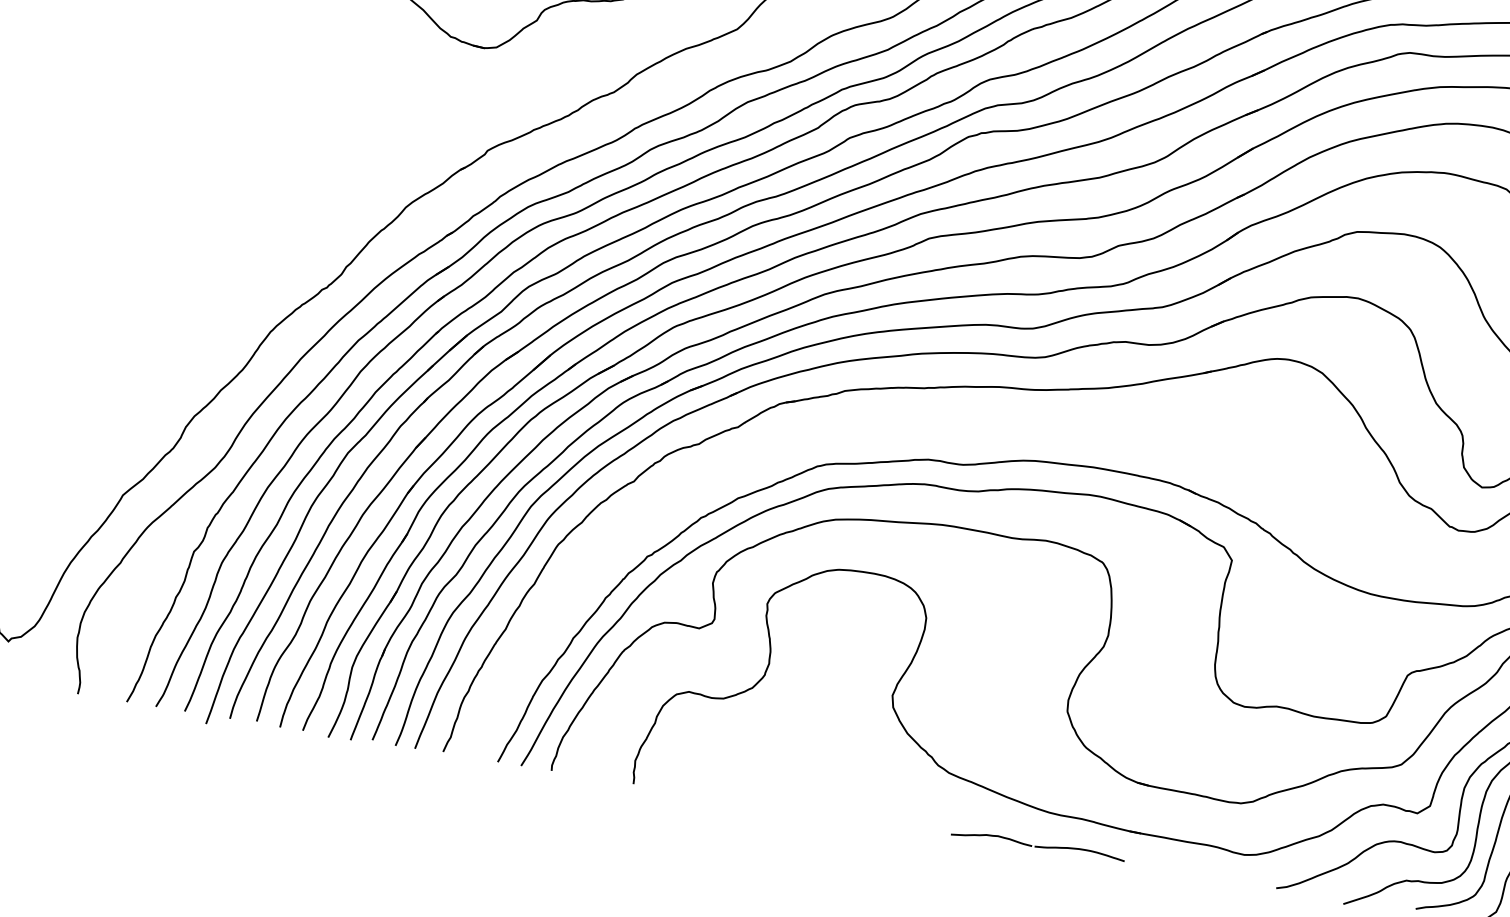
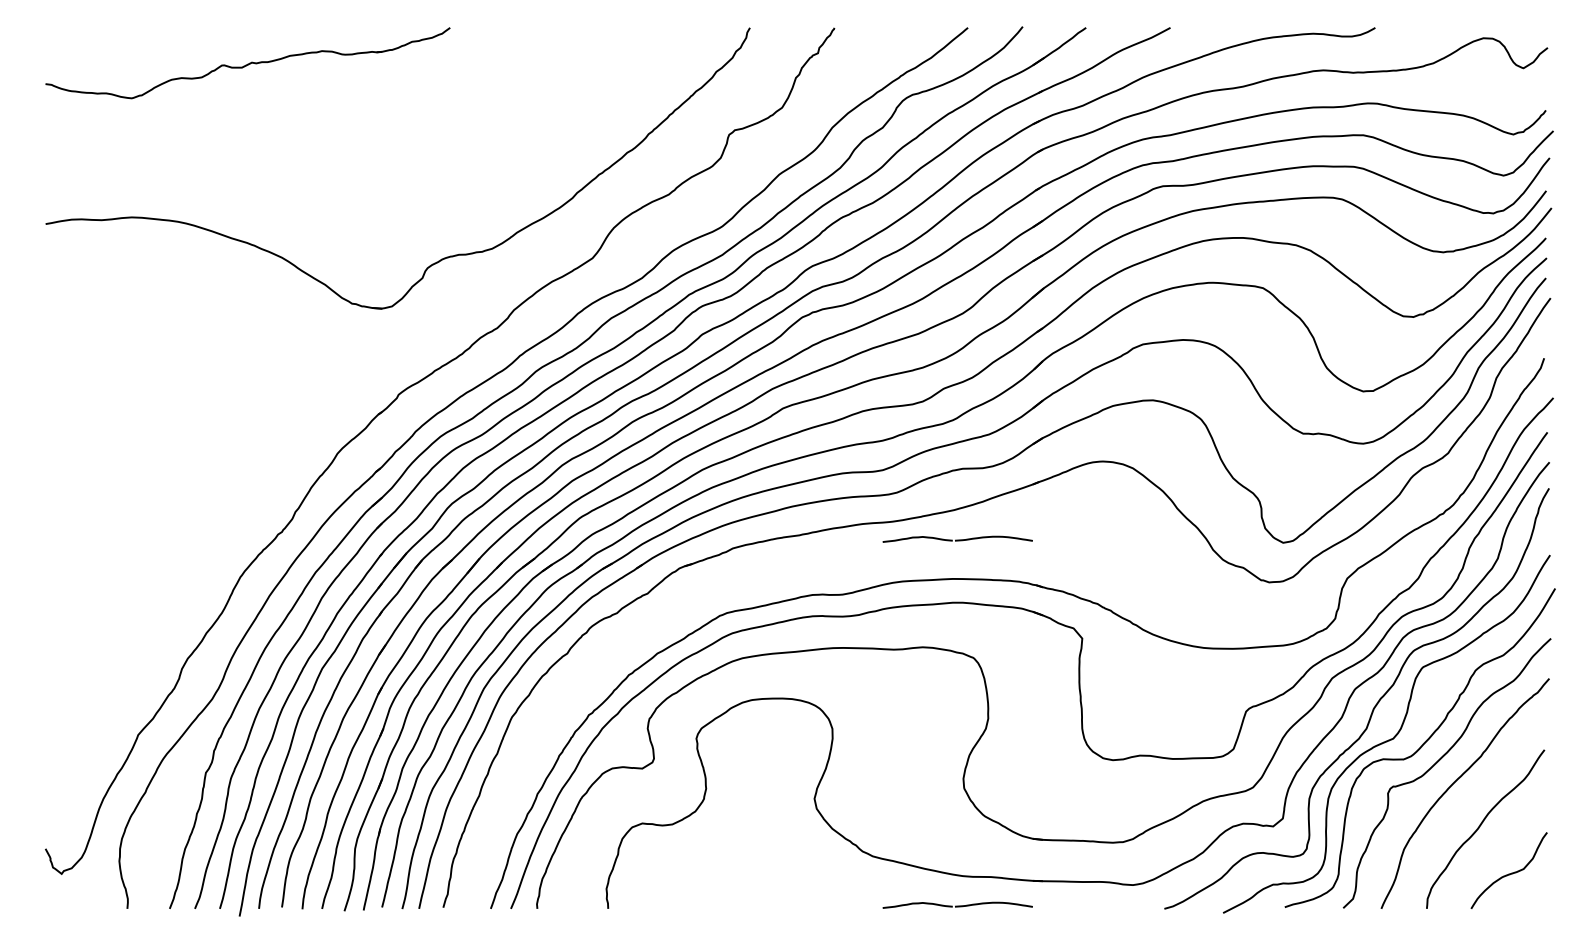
part: (1106, 421) -> (957, 538), added

